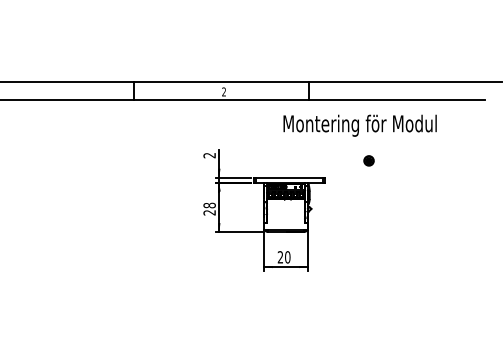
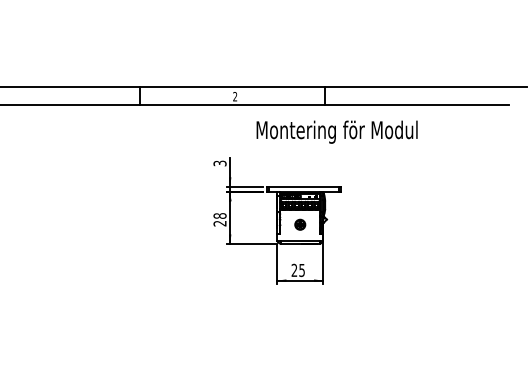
text: (359, 125) -> (336, 131), moved
text: (209, 155) -> (219, 163), 2 -> 3
part: (368, 160) -> (299, 224), moved
text: (287, 257) -> (301, 270), 20 -> 25

